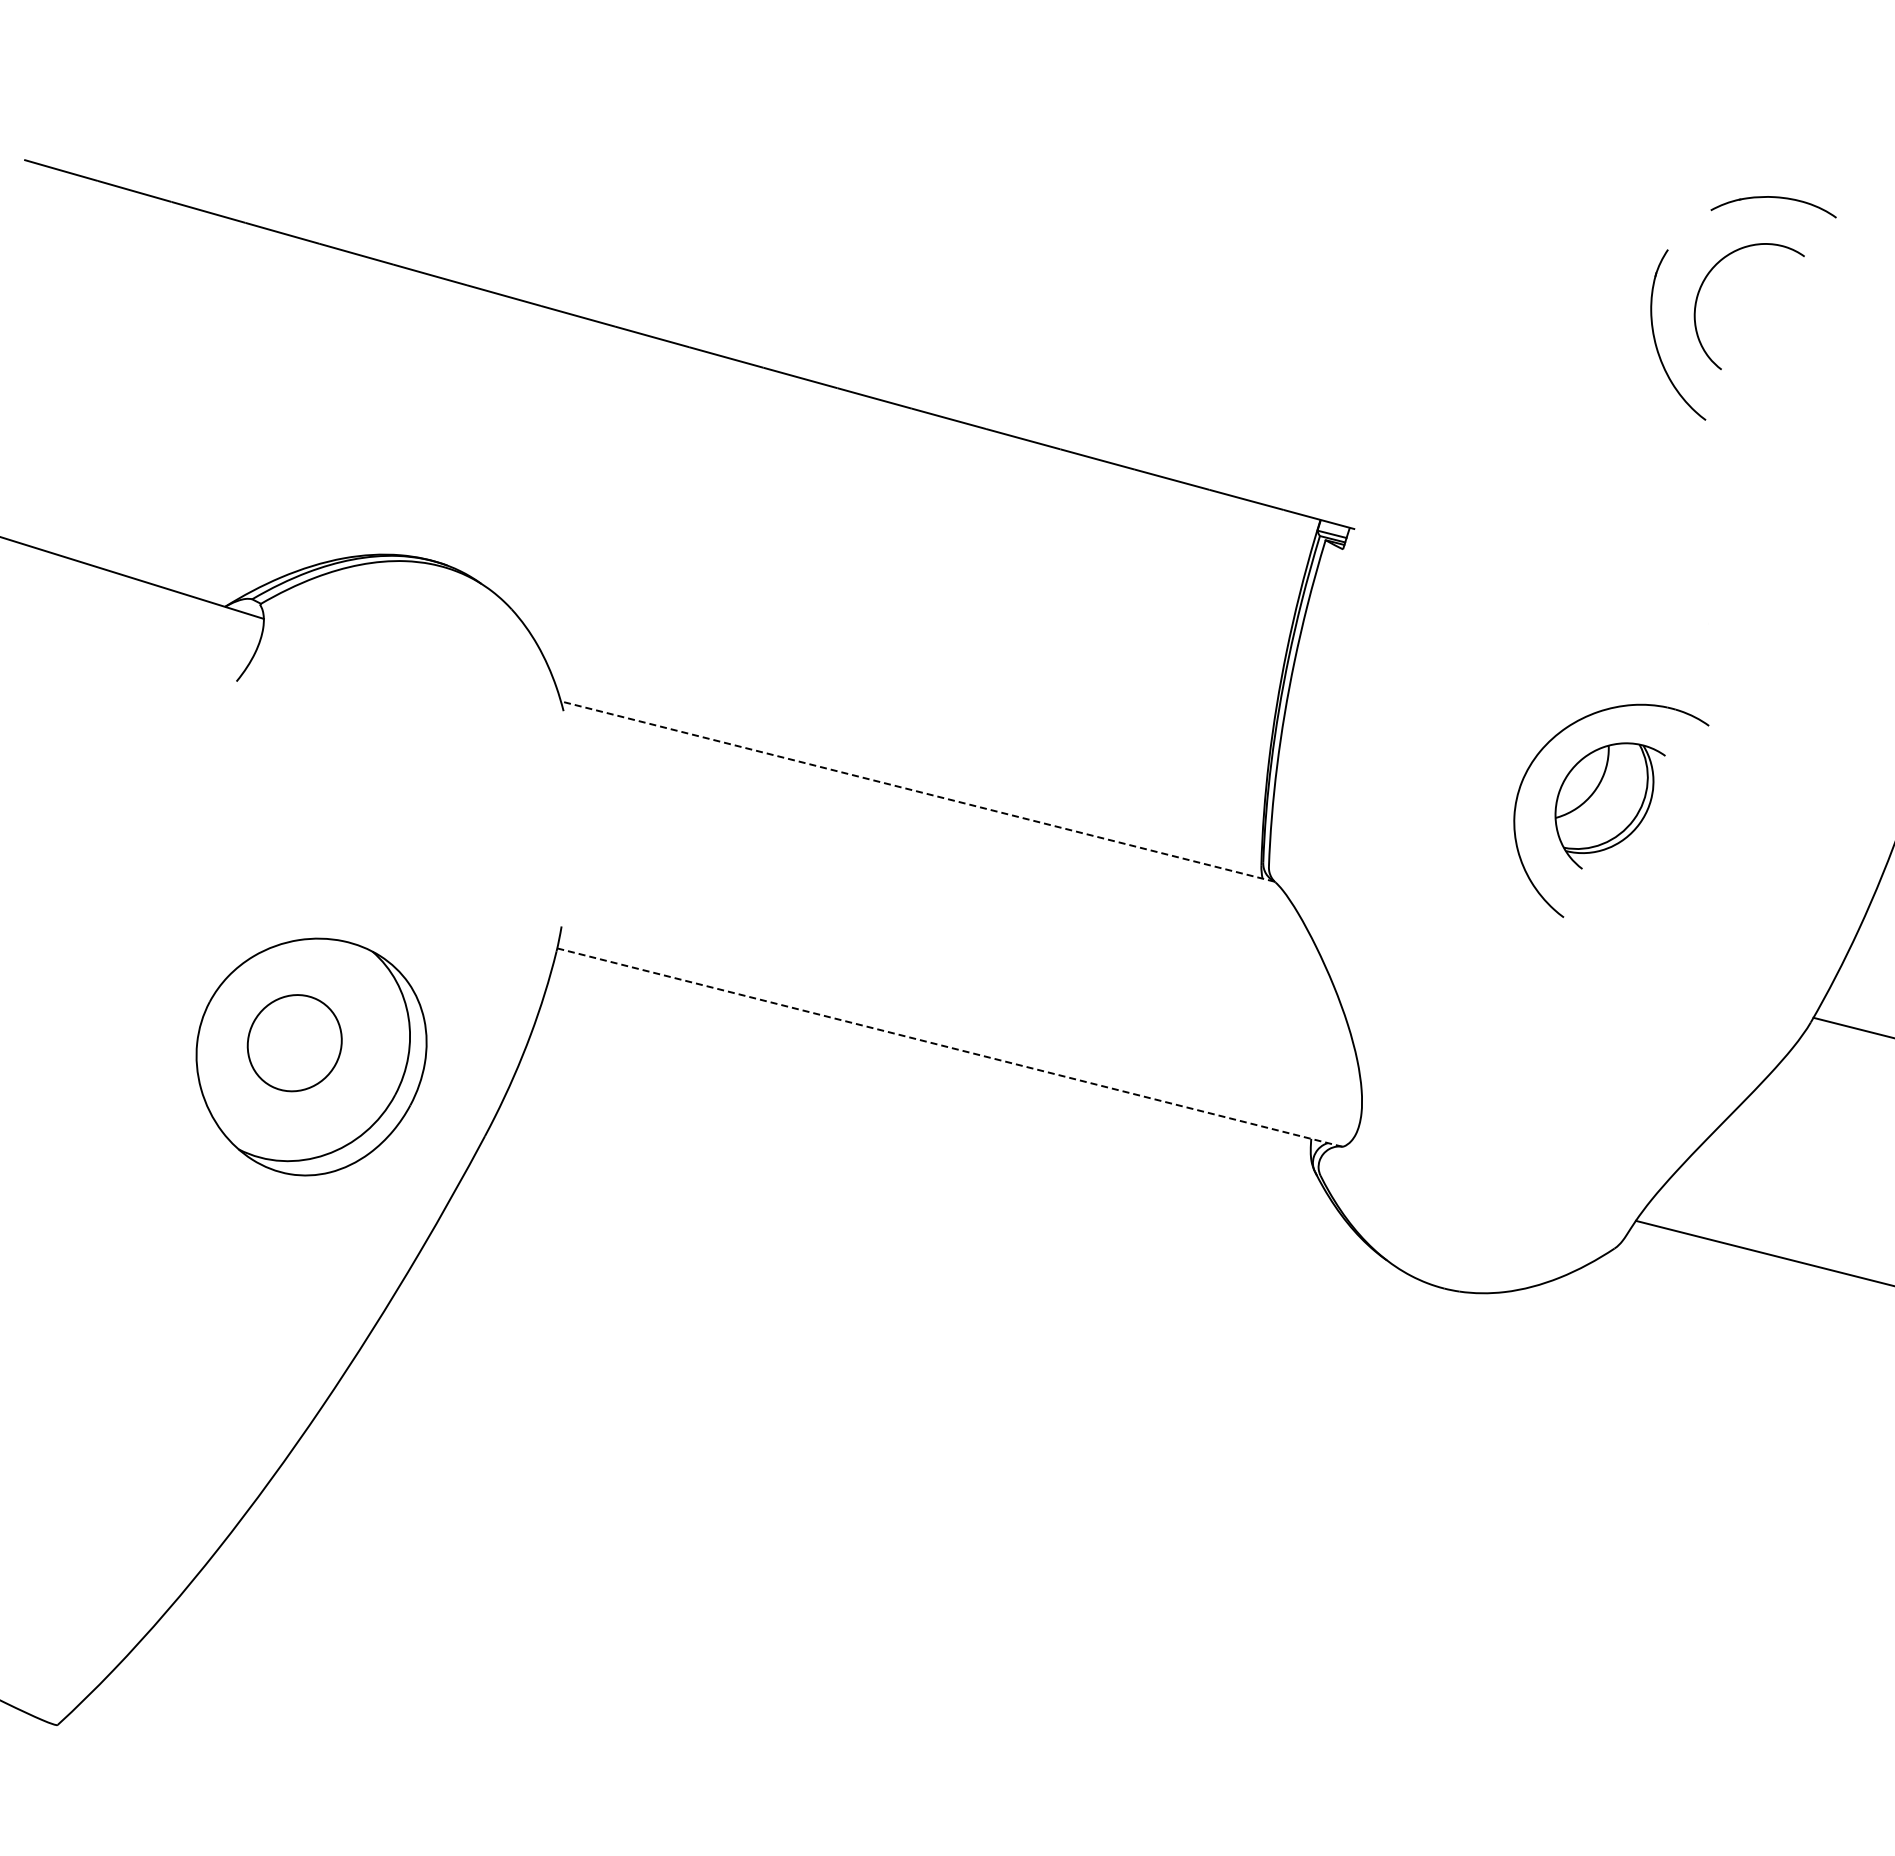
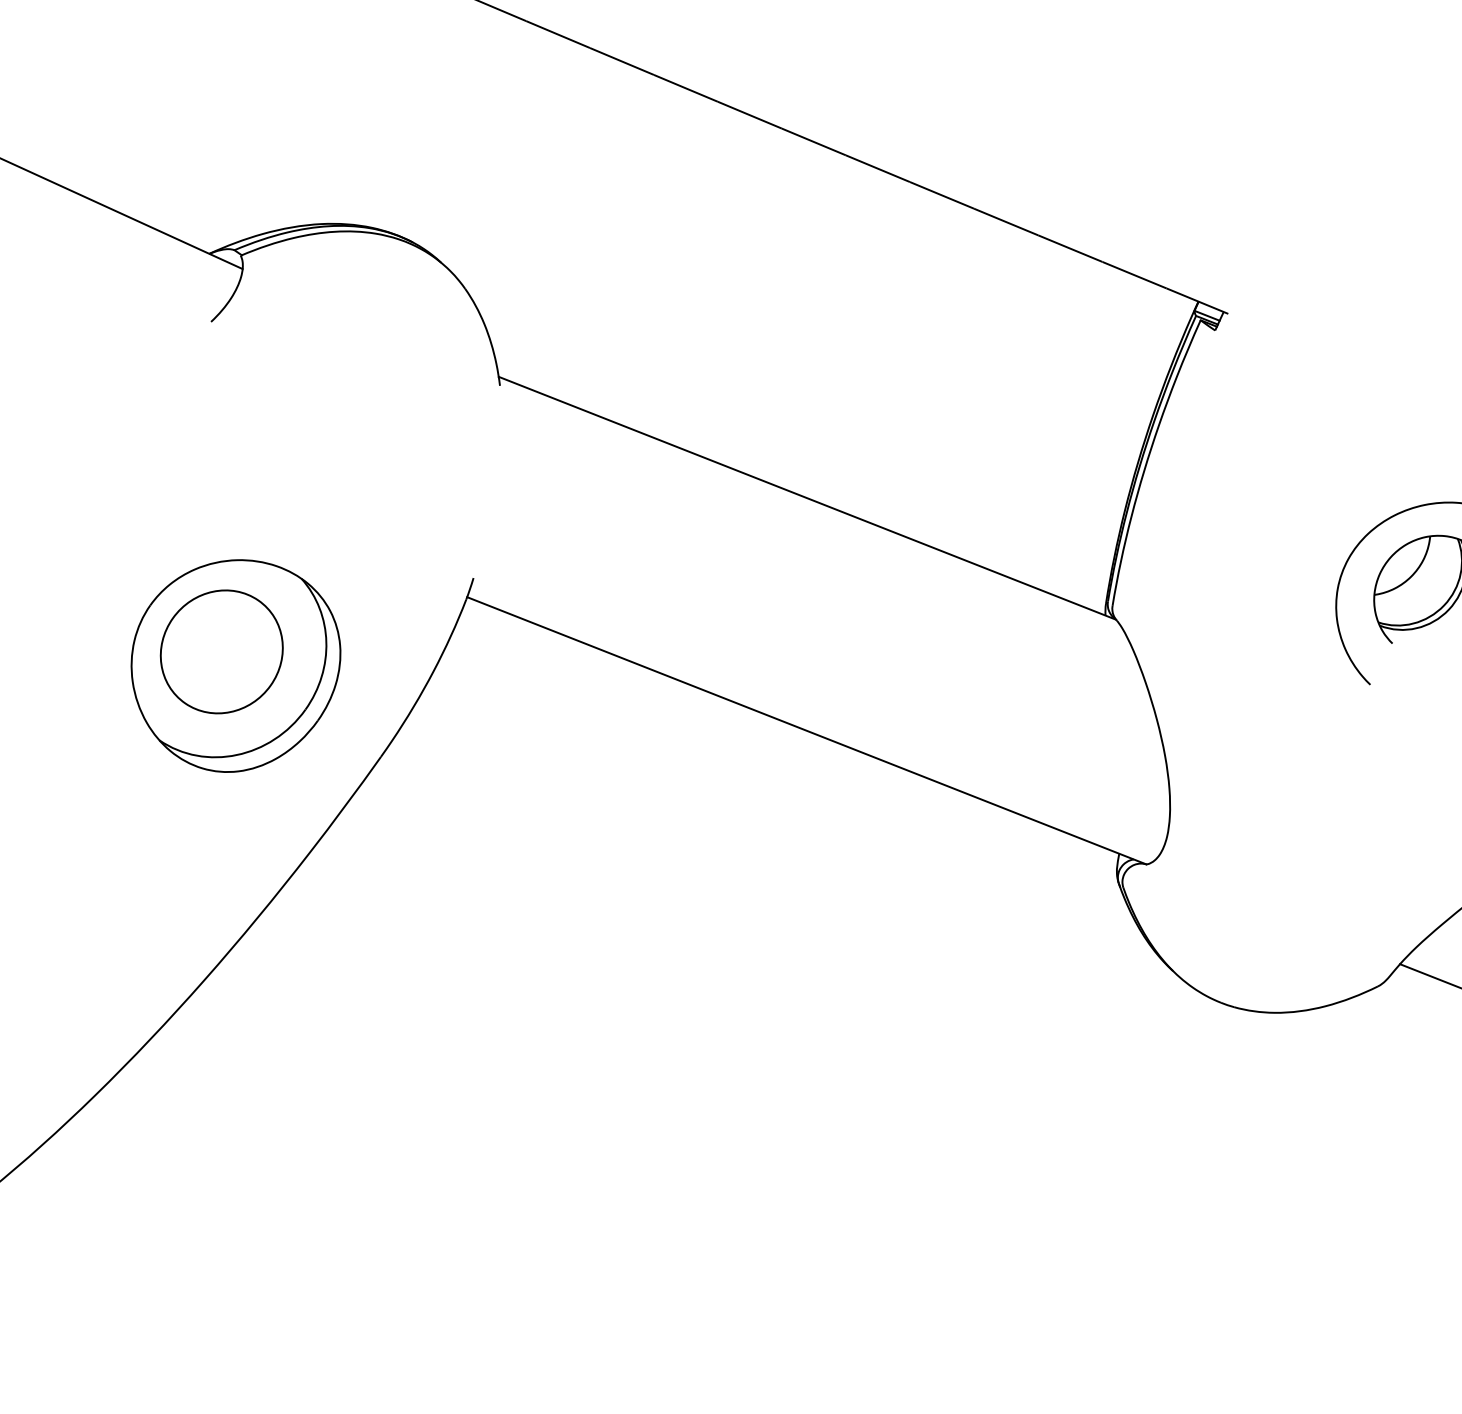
line: (917, 791) -> (807, 498), dashed -> solid
part: (294, 1042) -> (221, 651), size x1.43
line: (949, 1047) -> (806, 730), dashed -> solid

